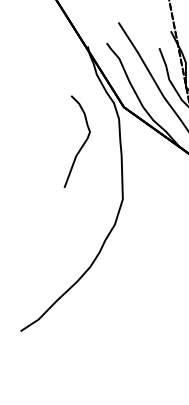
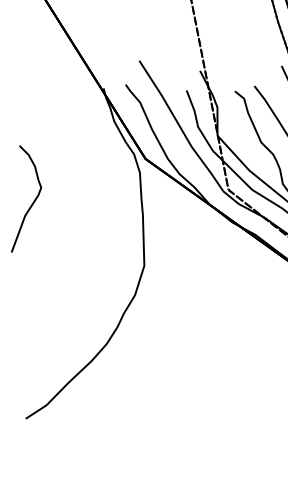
curve: (82, 144) -> (32, 202), moved

